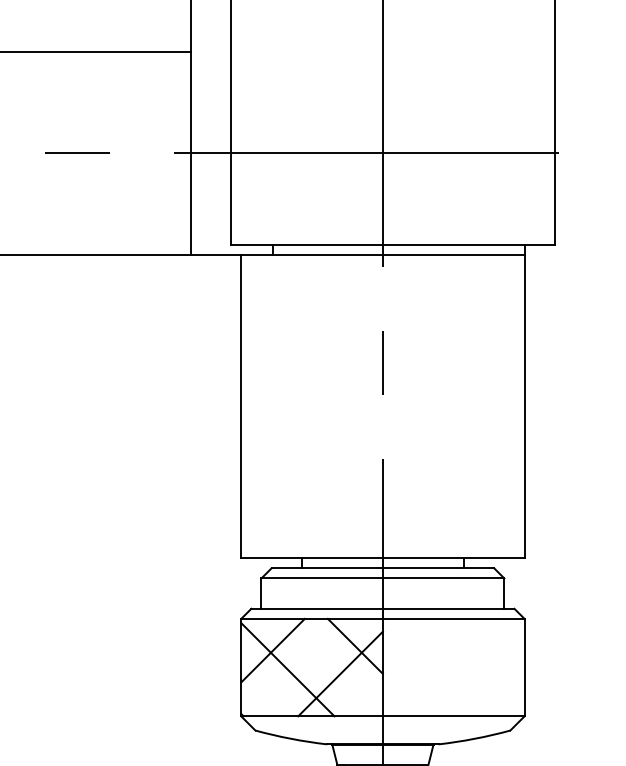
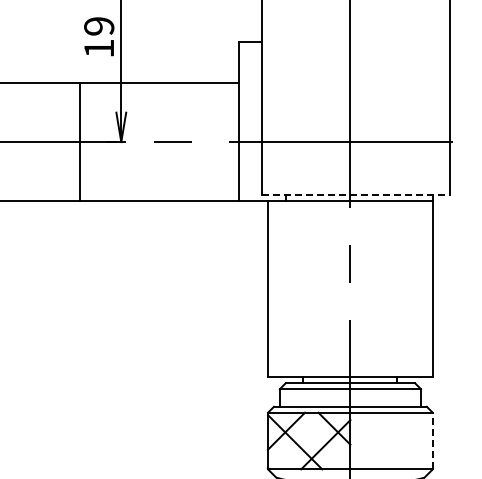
line: (393, 245) -> (356, 195), solid -> dashed
line: (524, 666) -> (432, 440), solid -> dashed

